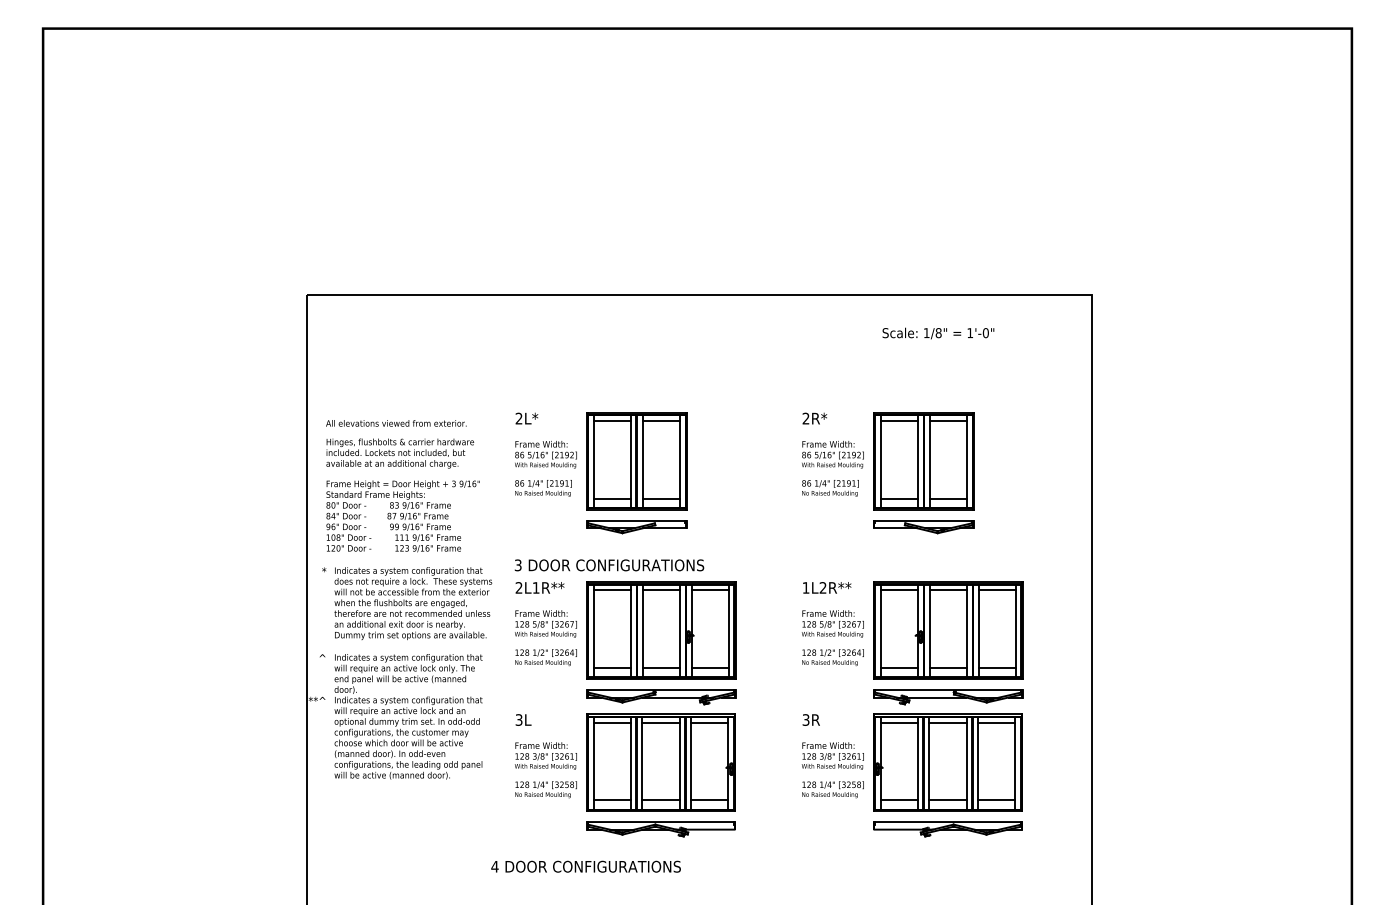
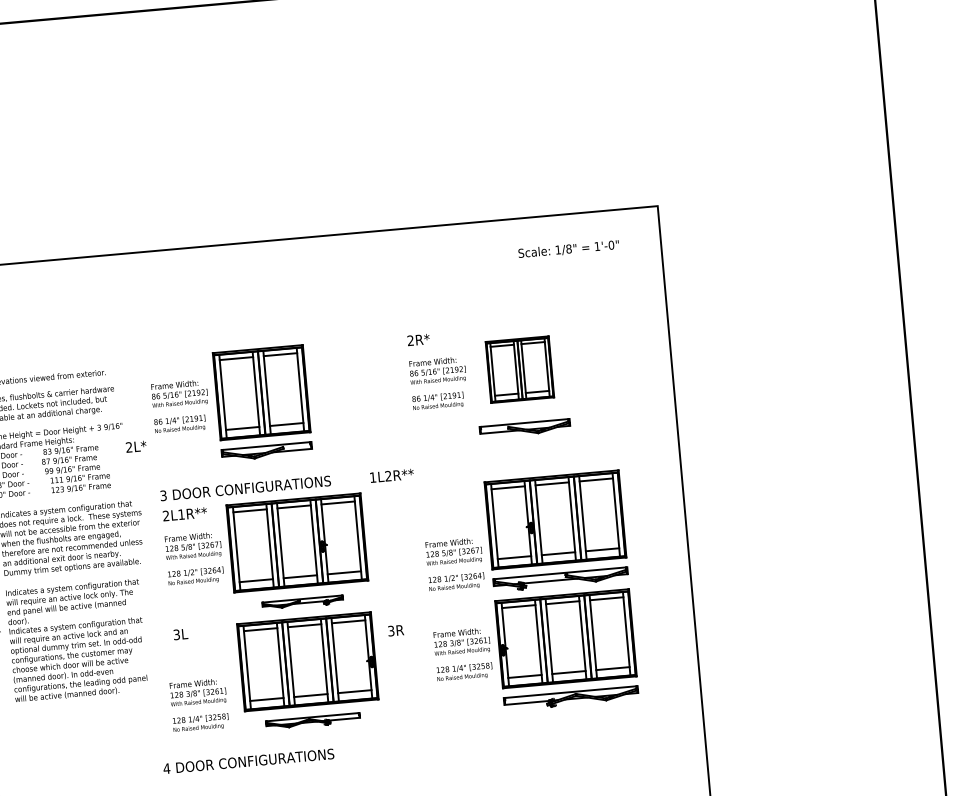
text: (938, 333) -> (568, 249), moved
text: (526, 418) -> (135, 446), moved
part: (923, 461) -> (519, 369), size x0.7
text: (827, 587) -> (392, 475), moved
text: (832, 638) -> (454, 565), moved
part: (661, 697) -> (303, 603), size x0.6
text: (810, 719) -> (395, 630), moved
text: (545, 770) -> (198, 705), moved
part: (660, 829) -> (312, 721), size x0.7

